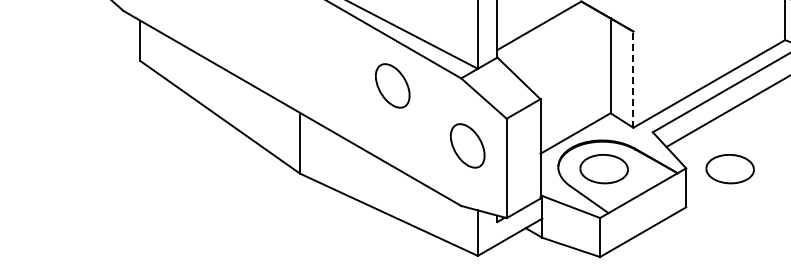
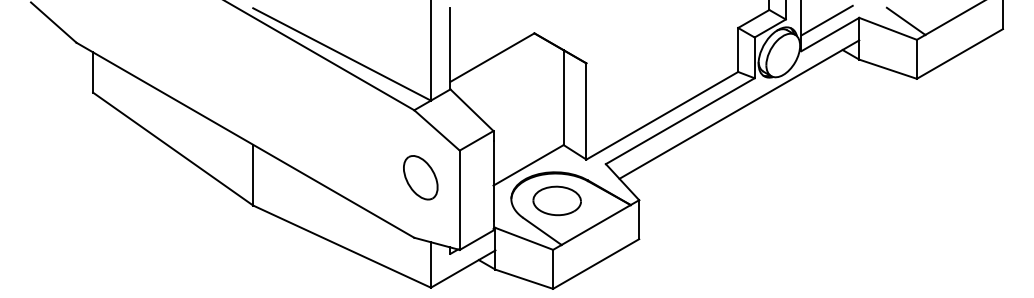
line: (633, 79) -> (586, 111), dashed -> solid
part: (392, 85) -> (345, 117), removed
part: (729, 168) -> (682, 200), removed

